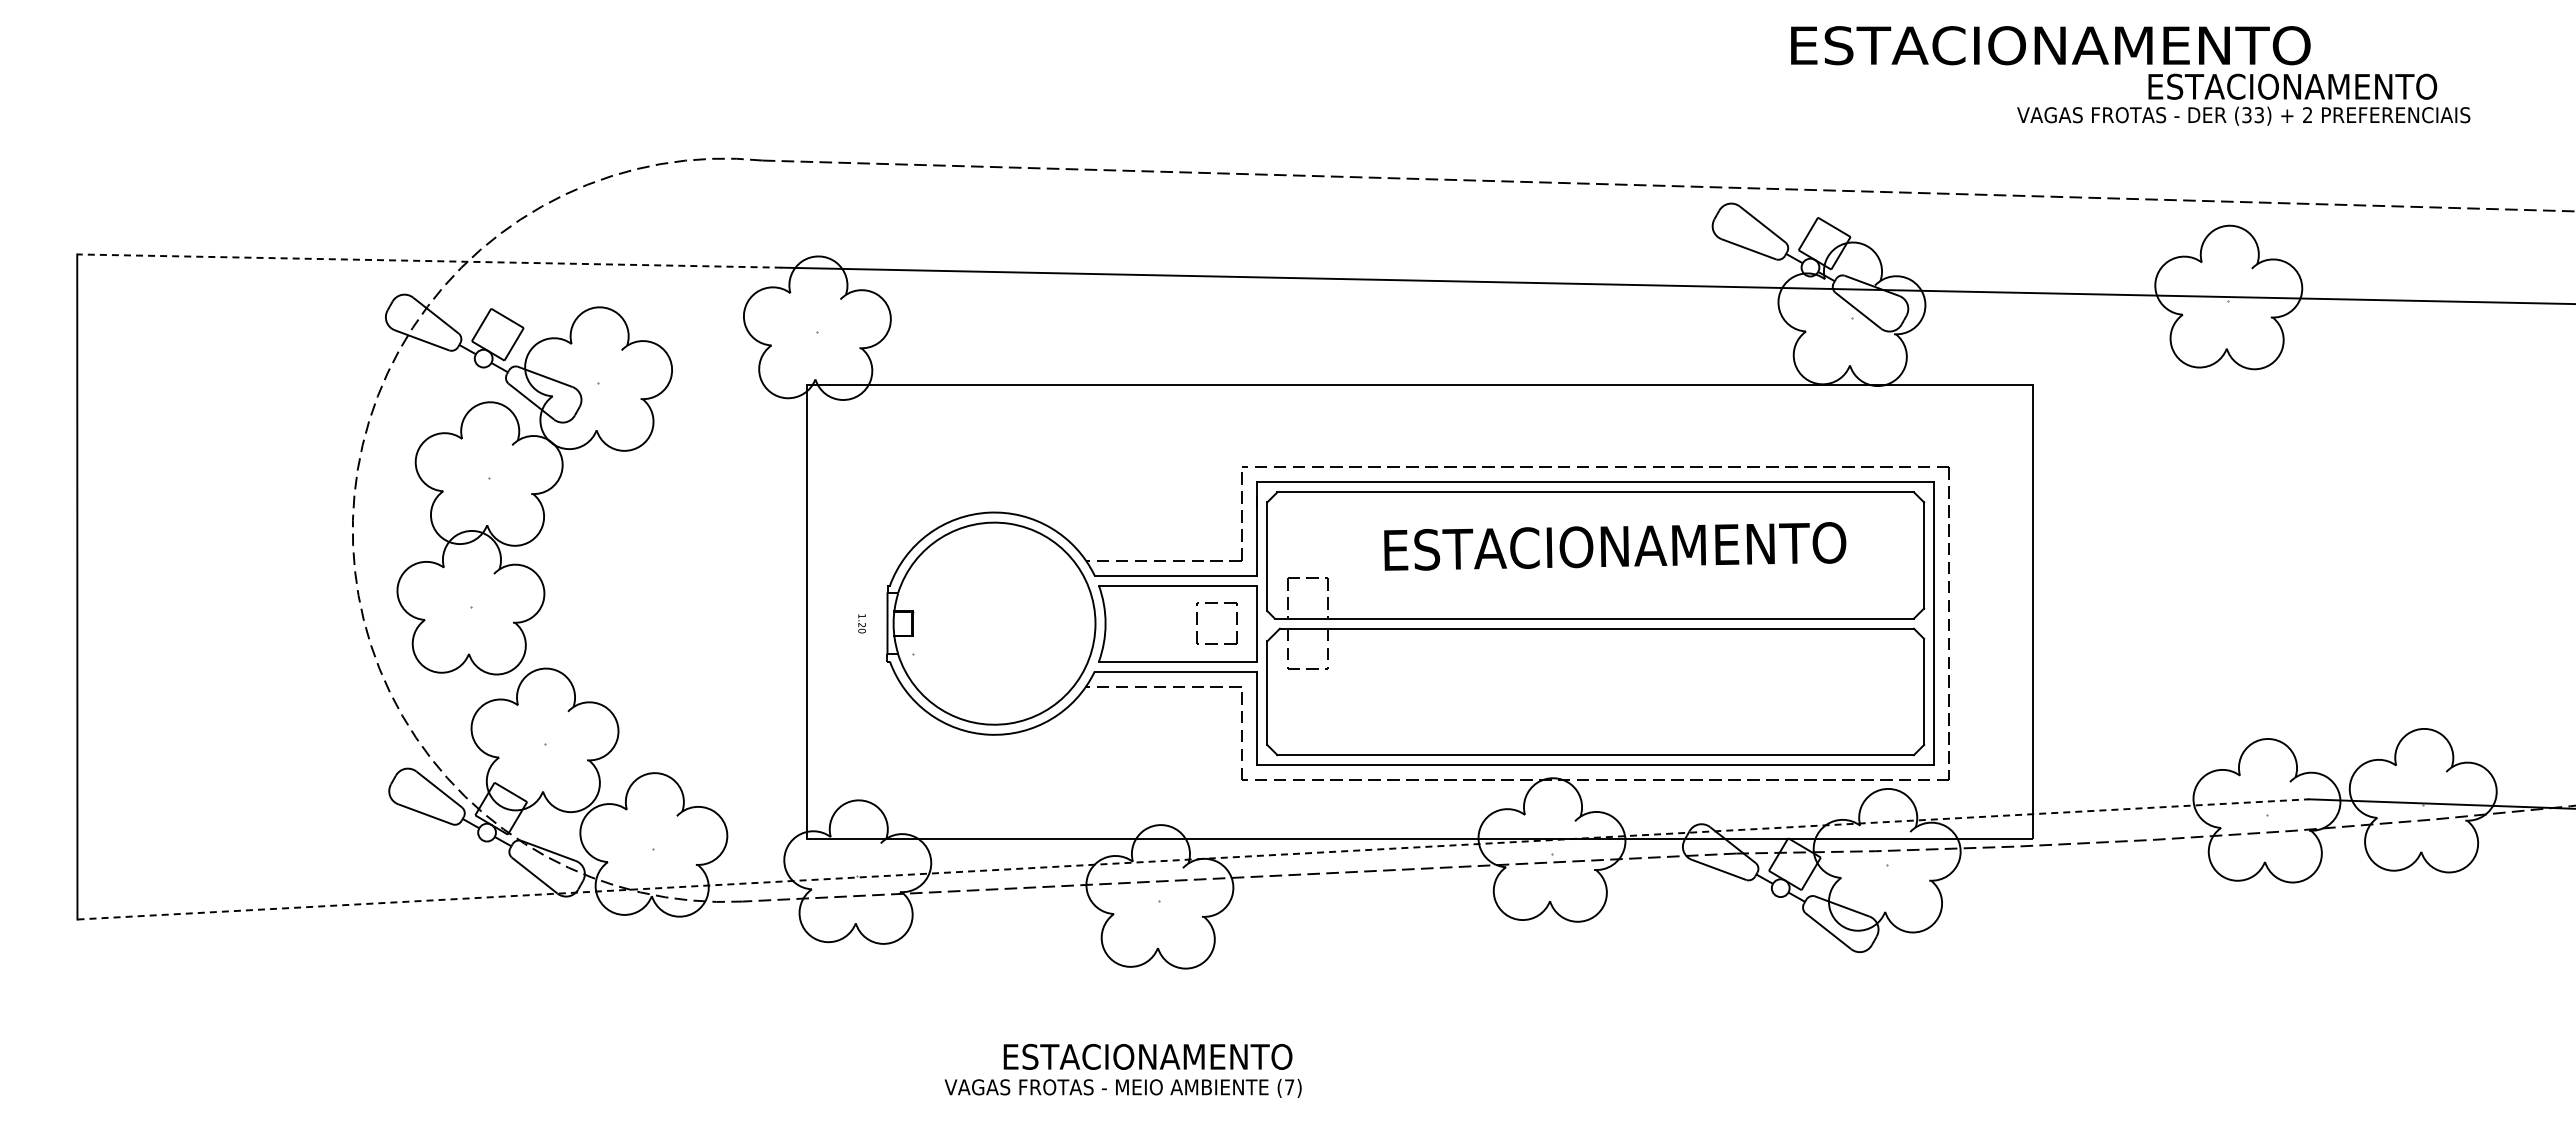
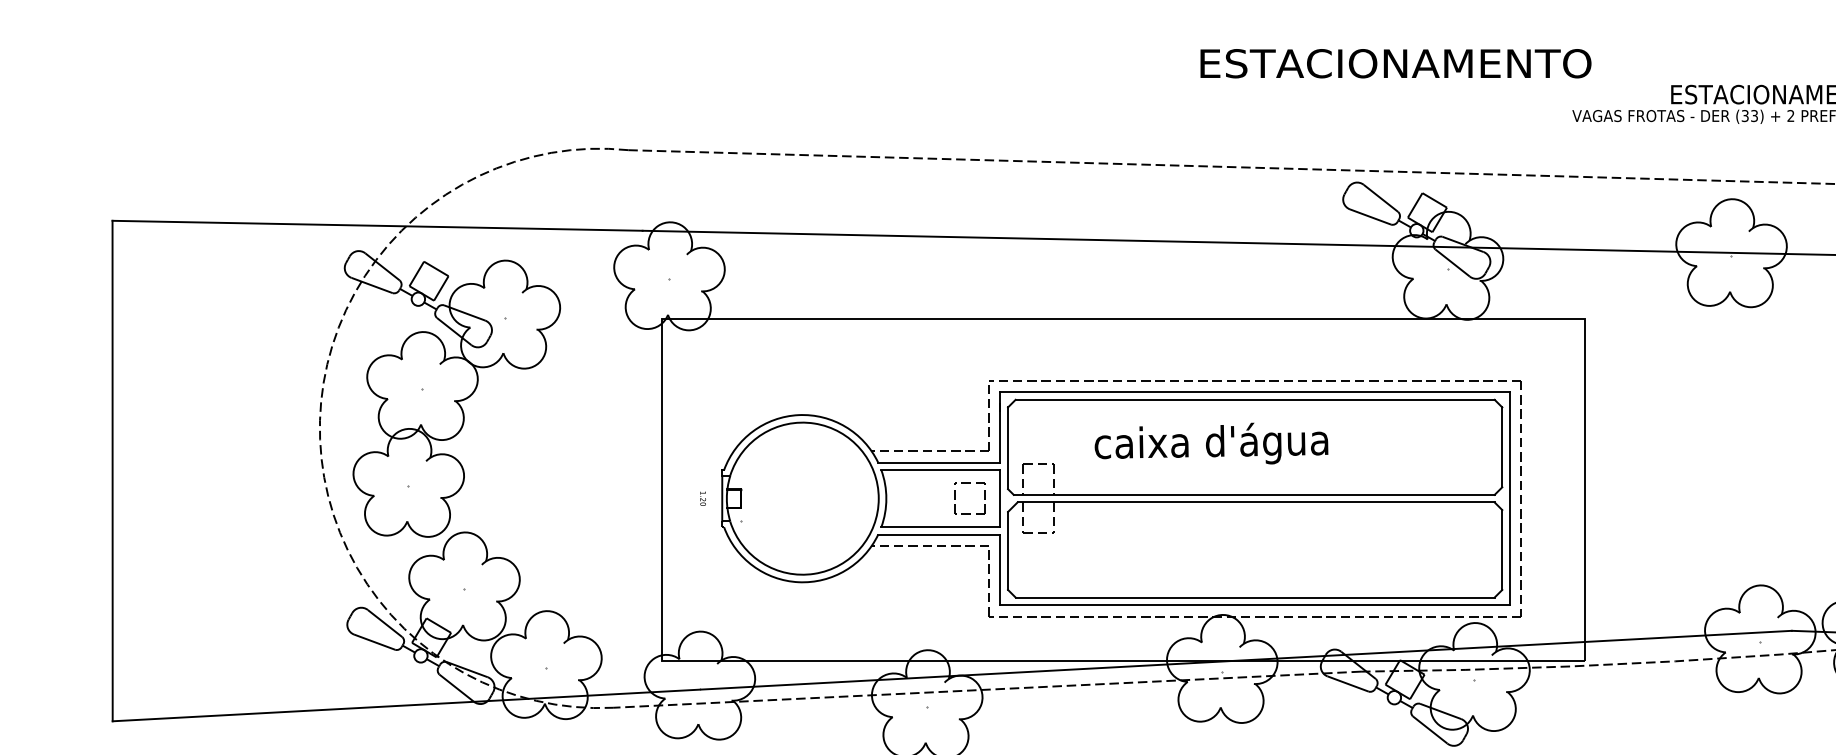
text: (2050, 45) -> (1395, 63), moved
line: (428, 261) -> (376, 226), dashed -> solid
text: (1614, 550) -> (1269, 443), ESTACIONAMENTO -> caixa d'água
line: (1193, 859) -> (952, 676), dashed -> solid

